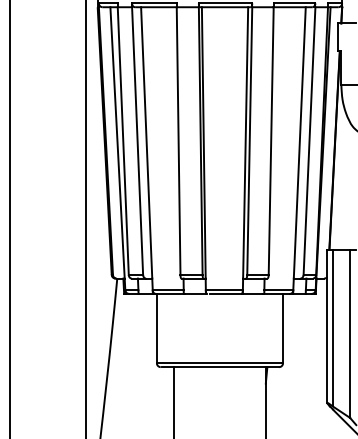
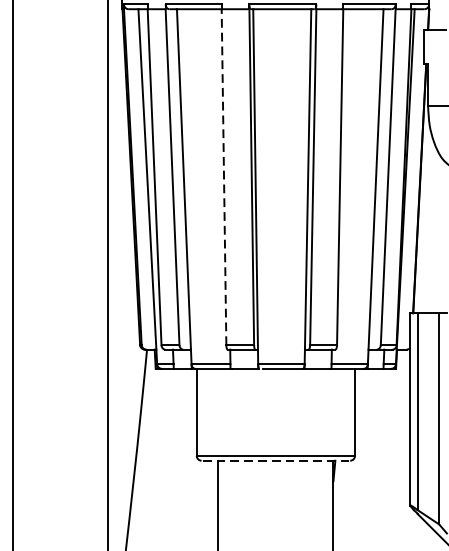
line: (178, 141) -> (223, 177), solid -> dashed
line: (220, 367) -> (276, 461), solid -> dashed

